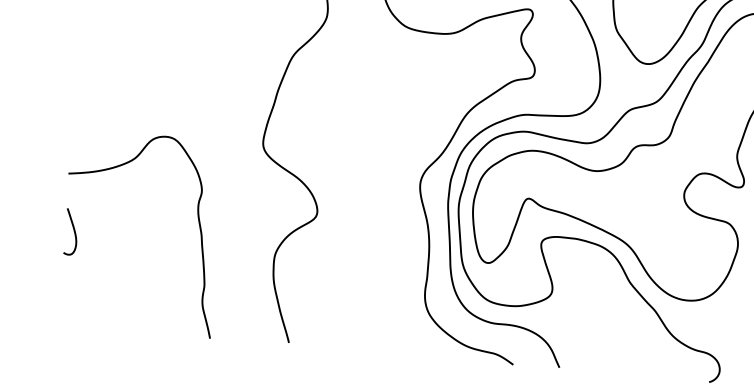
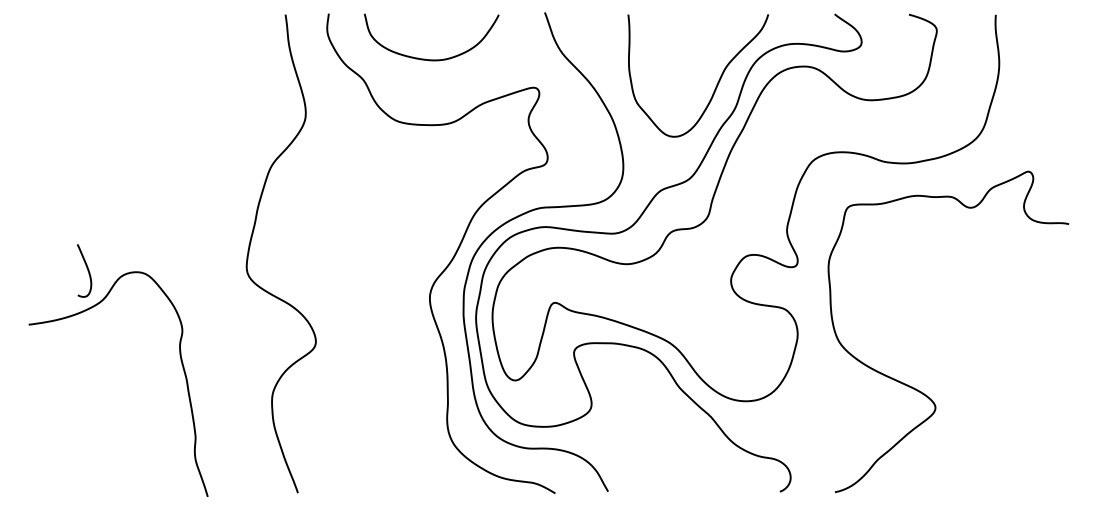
curve: (73, 230) -> (86, 268), moved

